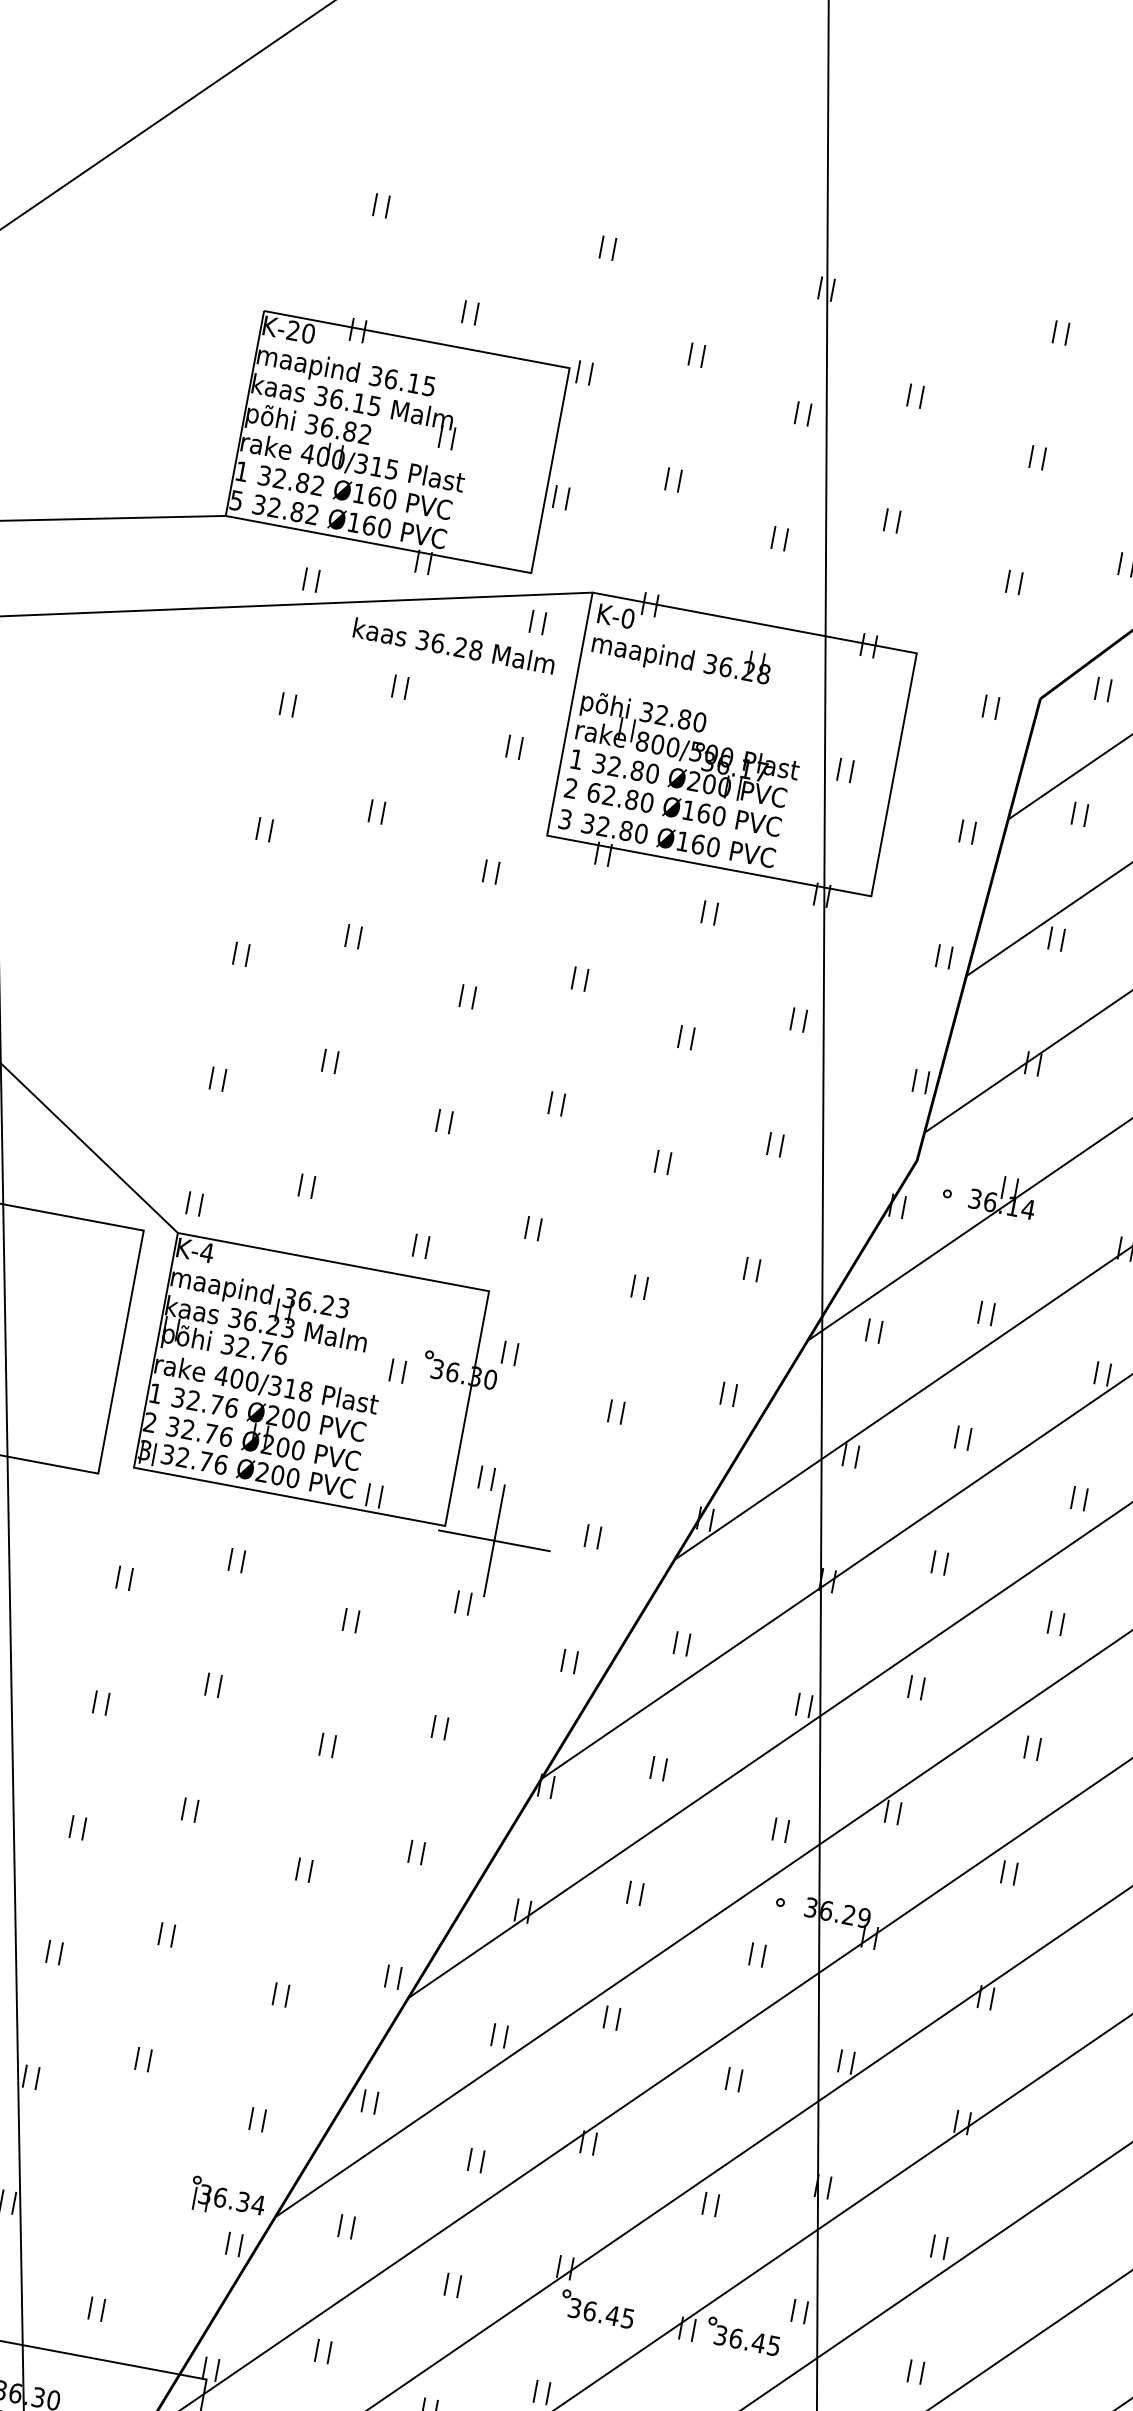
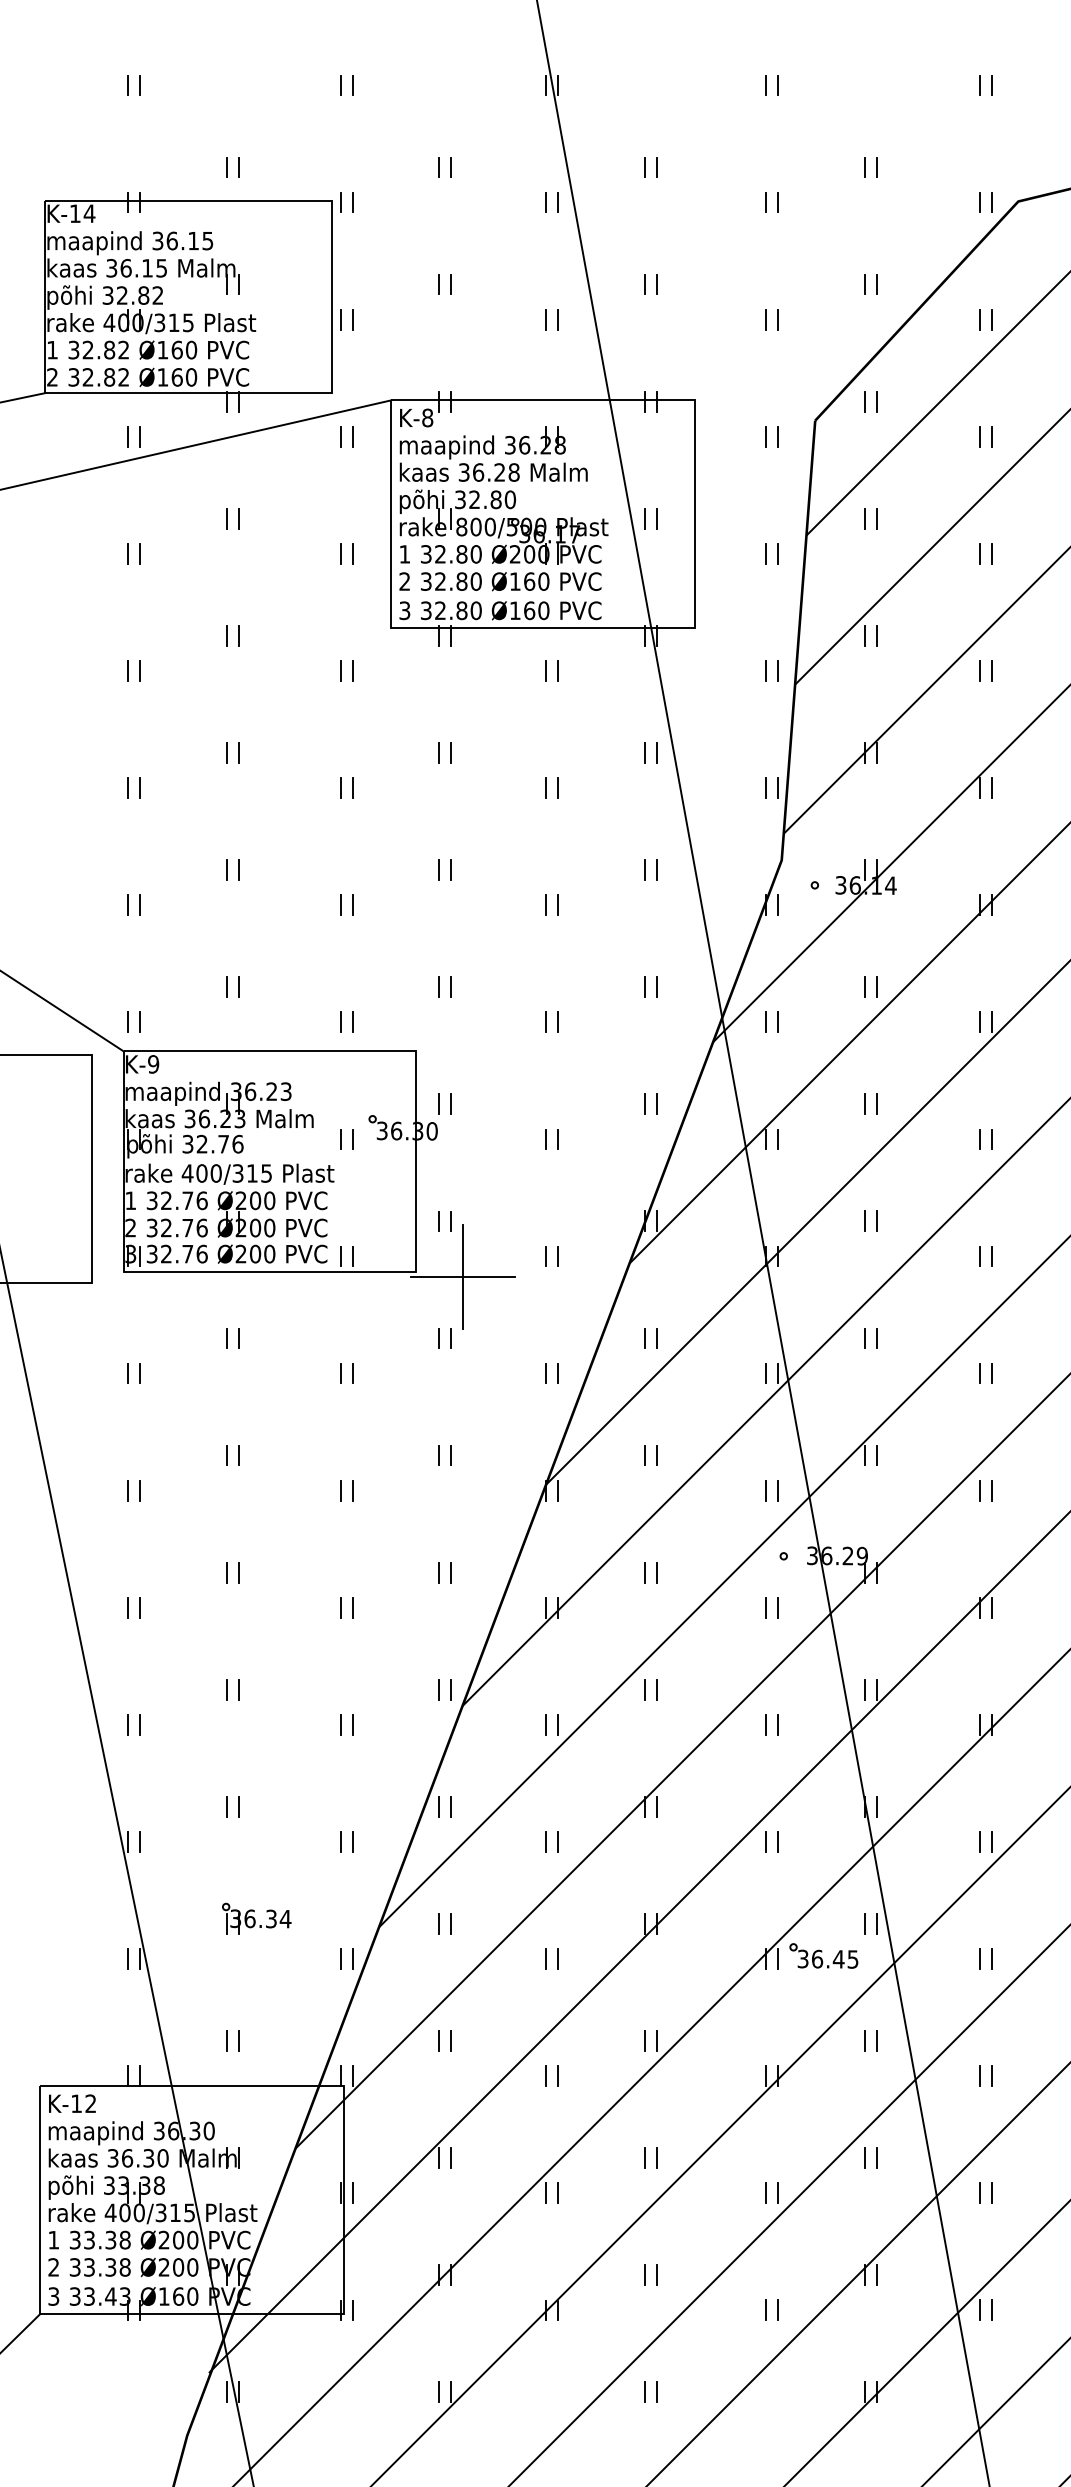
text: (301, 331) -> (82, 213), K-20 -> K-14
text: (327, 427) -> (122, 295), 36.82 -> 32.82
text: (236, 500) -> (52, 377), 5 -> 2
text: (627, 619) -> (427, 418), K-0 -> K-8
text: (454, 645) -> (493, 471), moved
text: (593, 792) -> (425, 581), 62.80 -> 32.80
text: (207, 1252) -> (153, 1064), K-4 -> K-9
text: (305, 1391) -> (266, 1173), 400/318 -> 400/315
part: (227, 2198) -> (256, 1918), moved
part: (597, 2308) -> (686, 1955), removed

